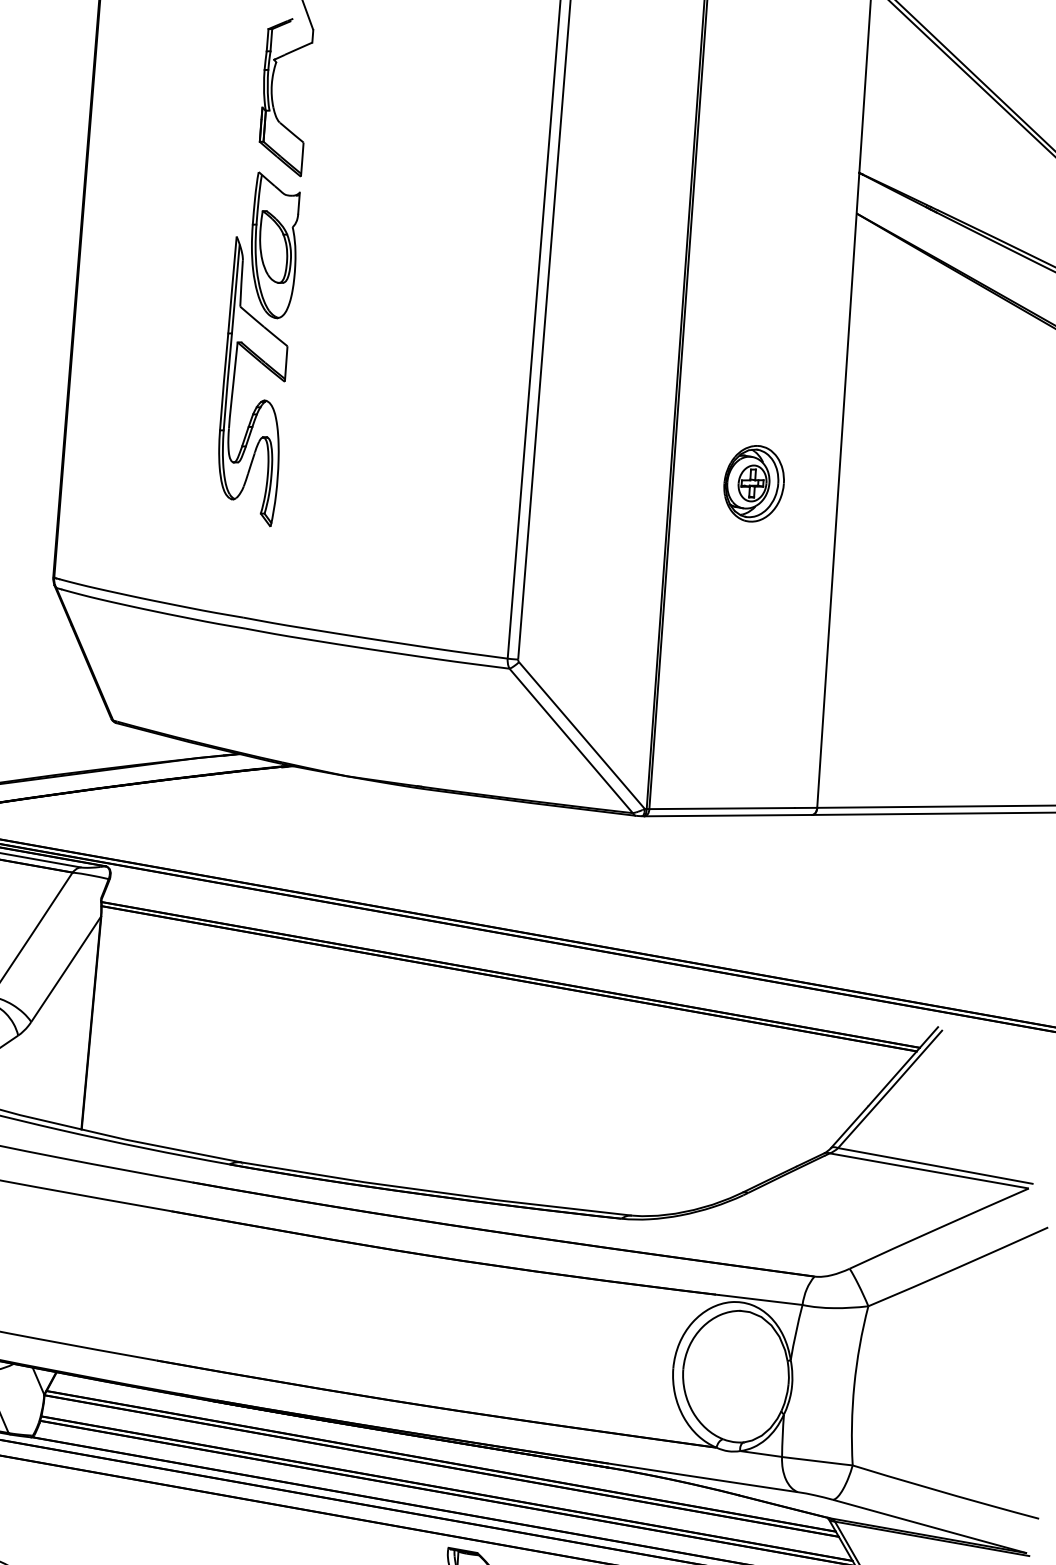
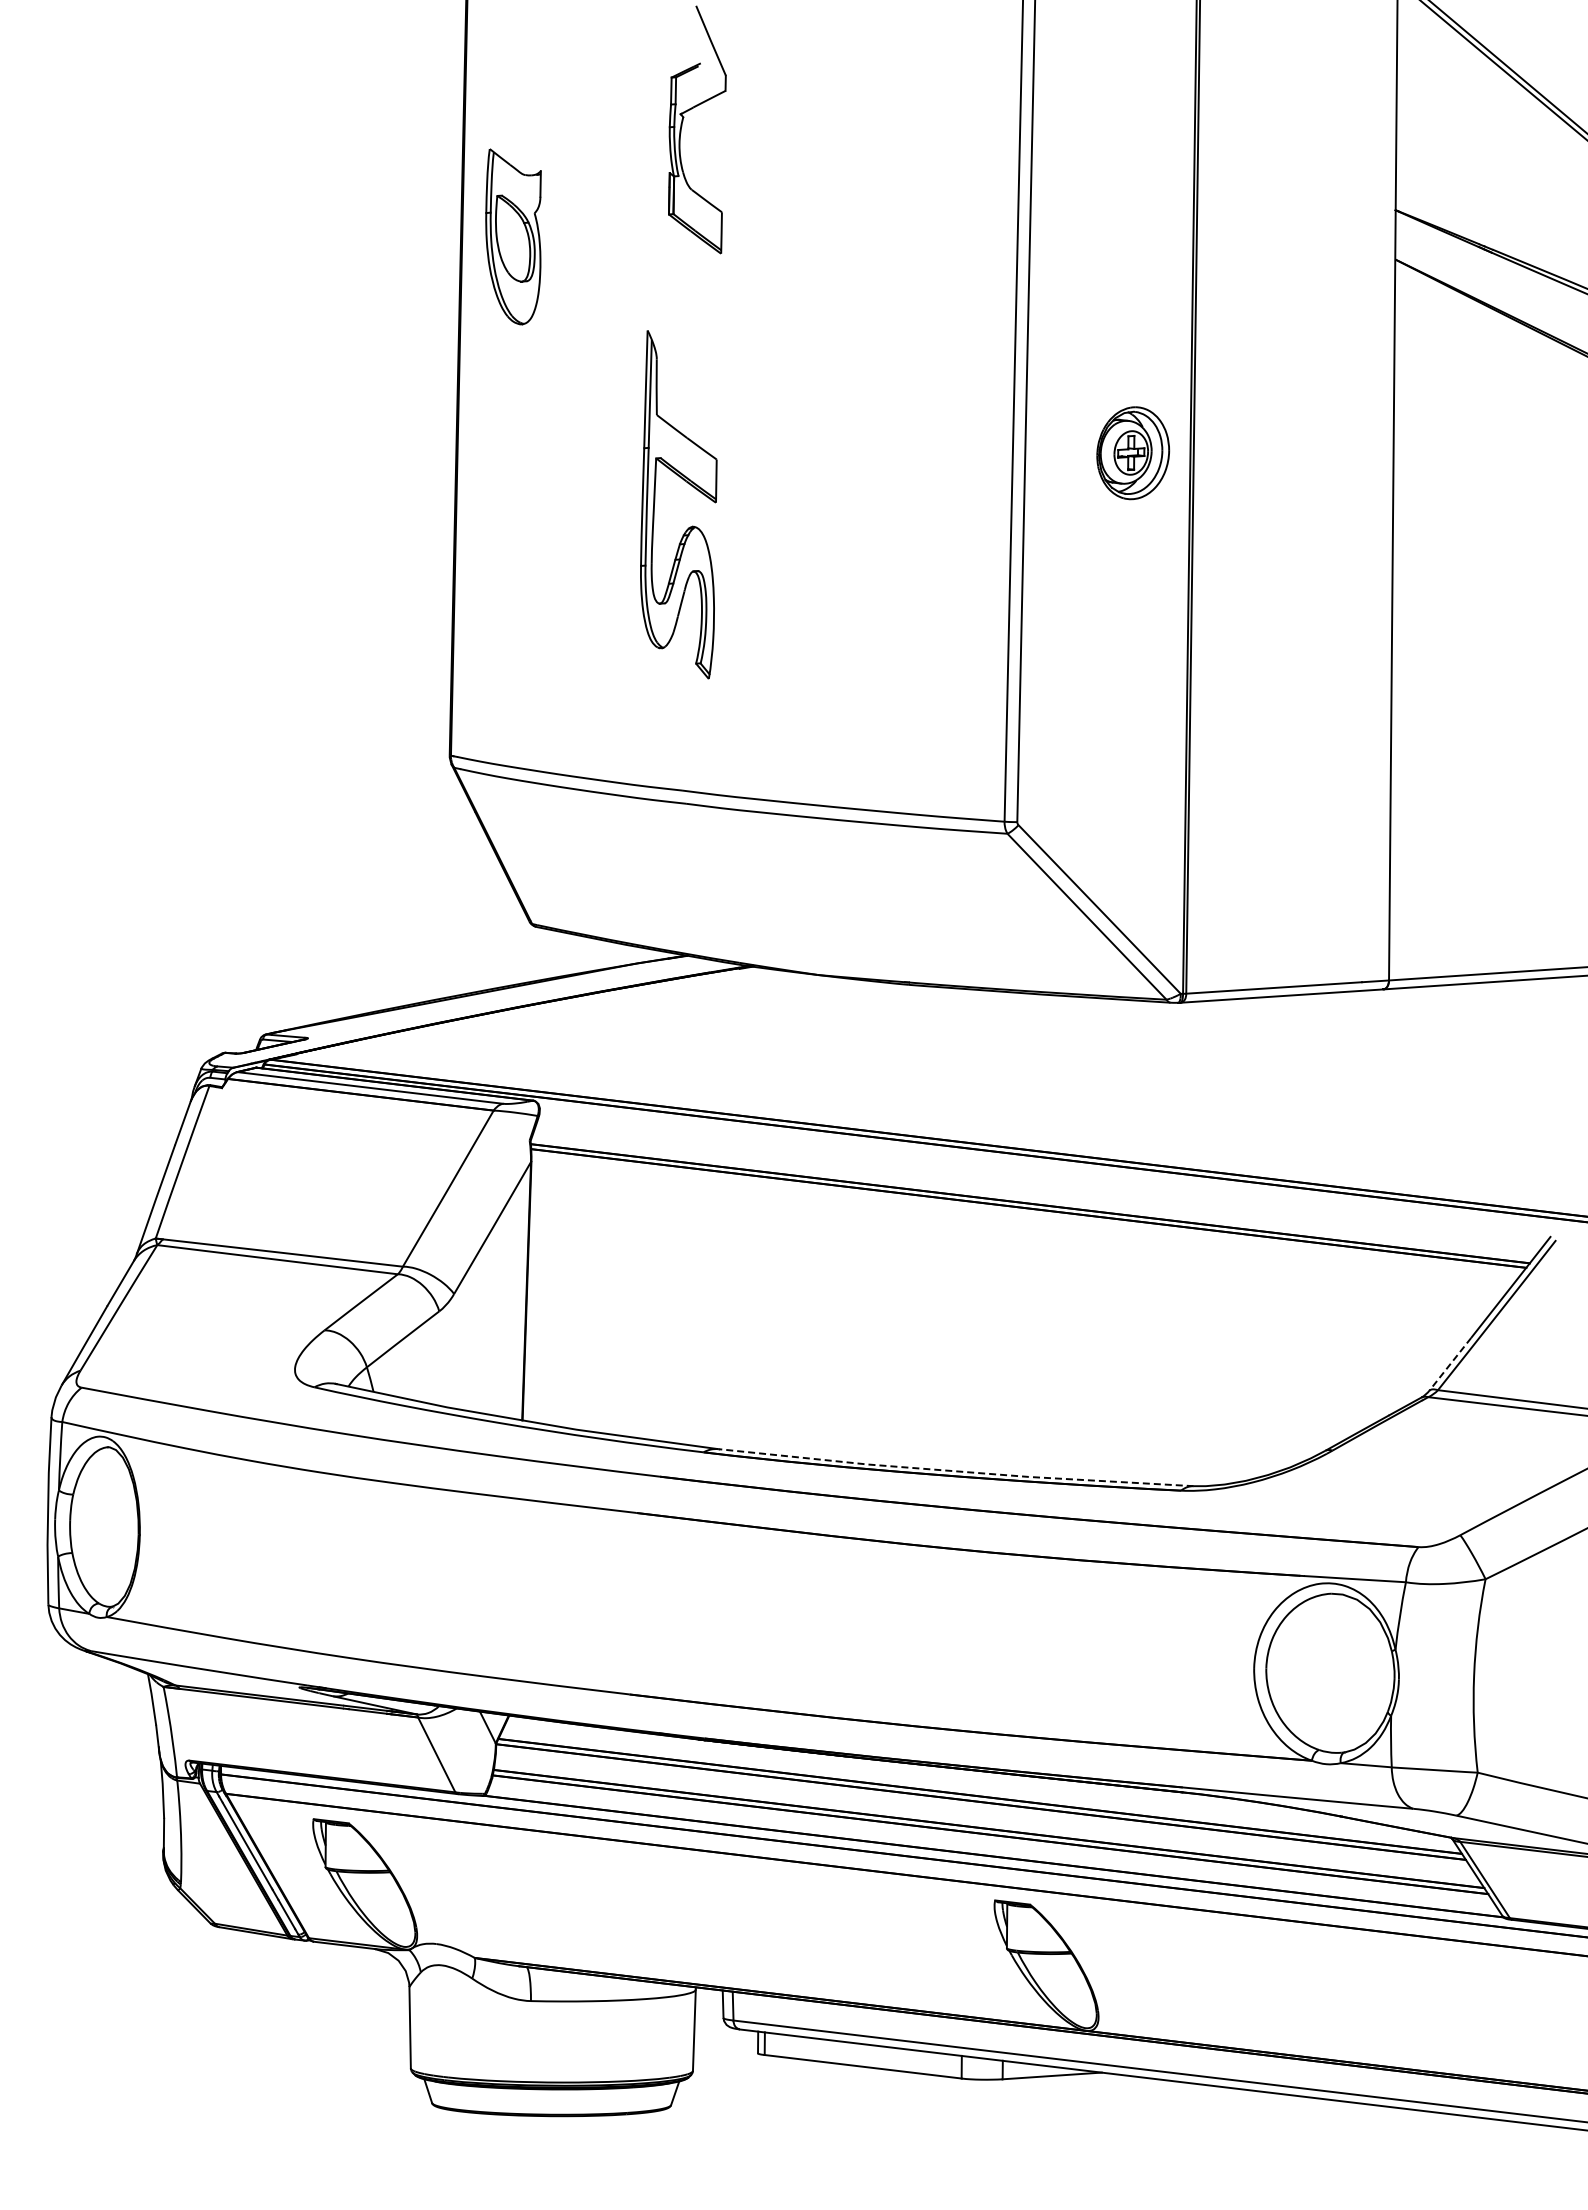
part: (274, 245) -> (513, 236), moved
part: (754, 484) -> (1133, 453), moved
line: (849, 1127) -> (1450, 1364), solid -> dashed
line: (436, 1192) -> (955, 1471), solid -> dashed

